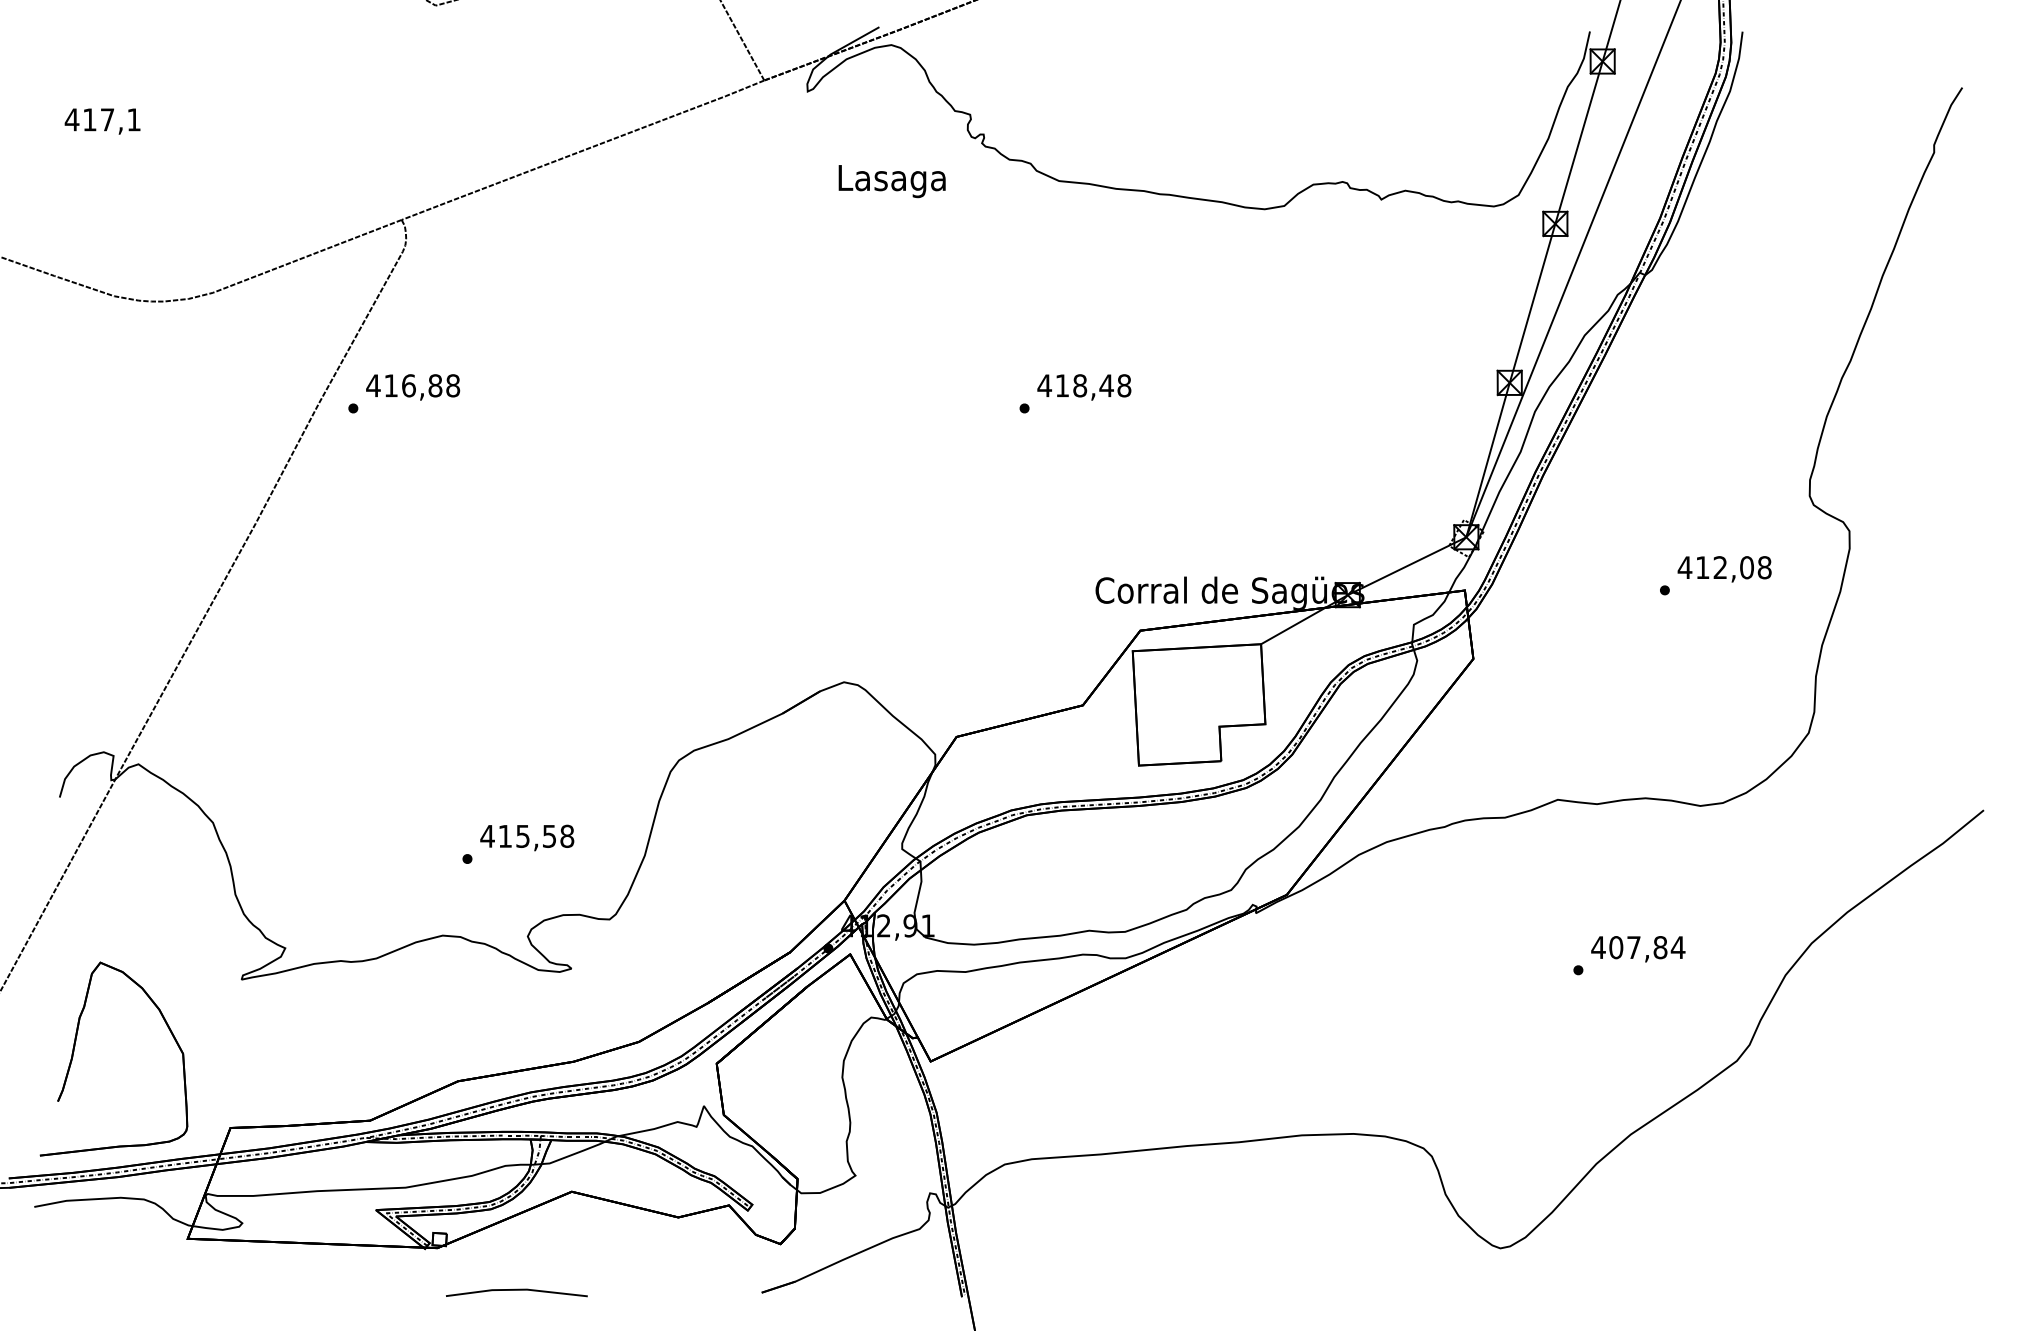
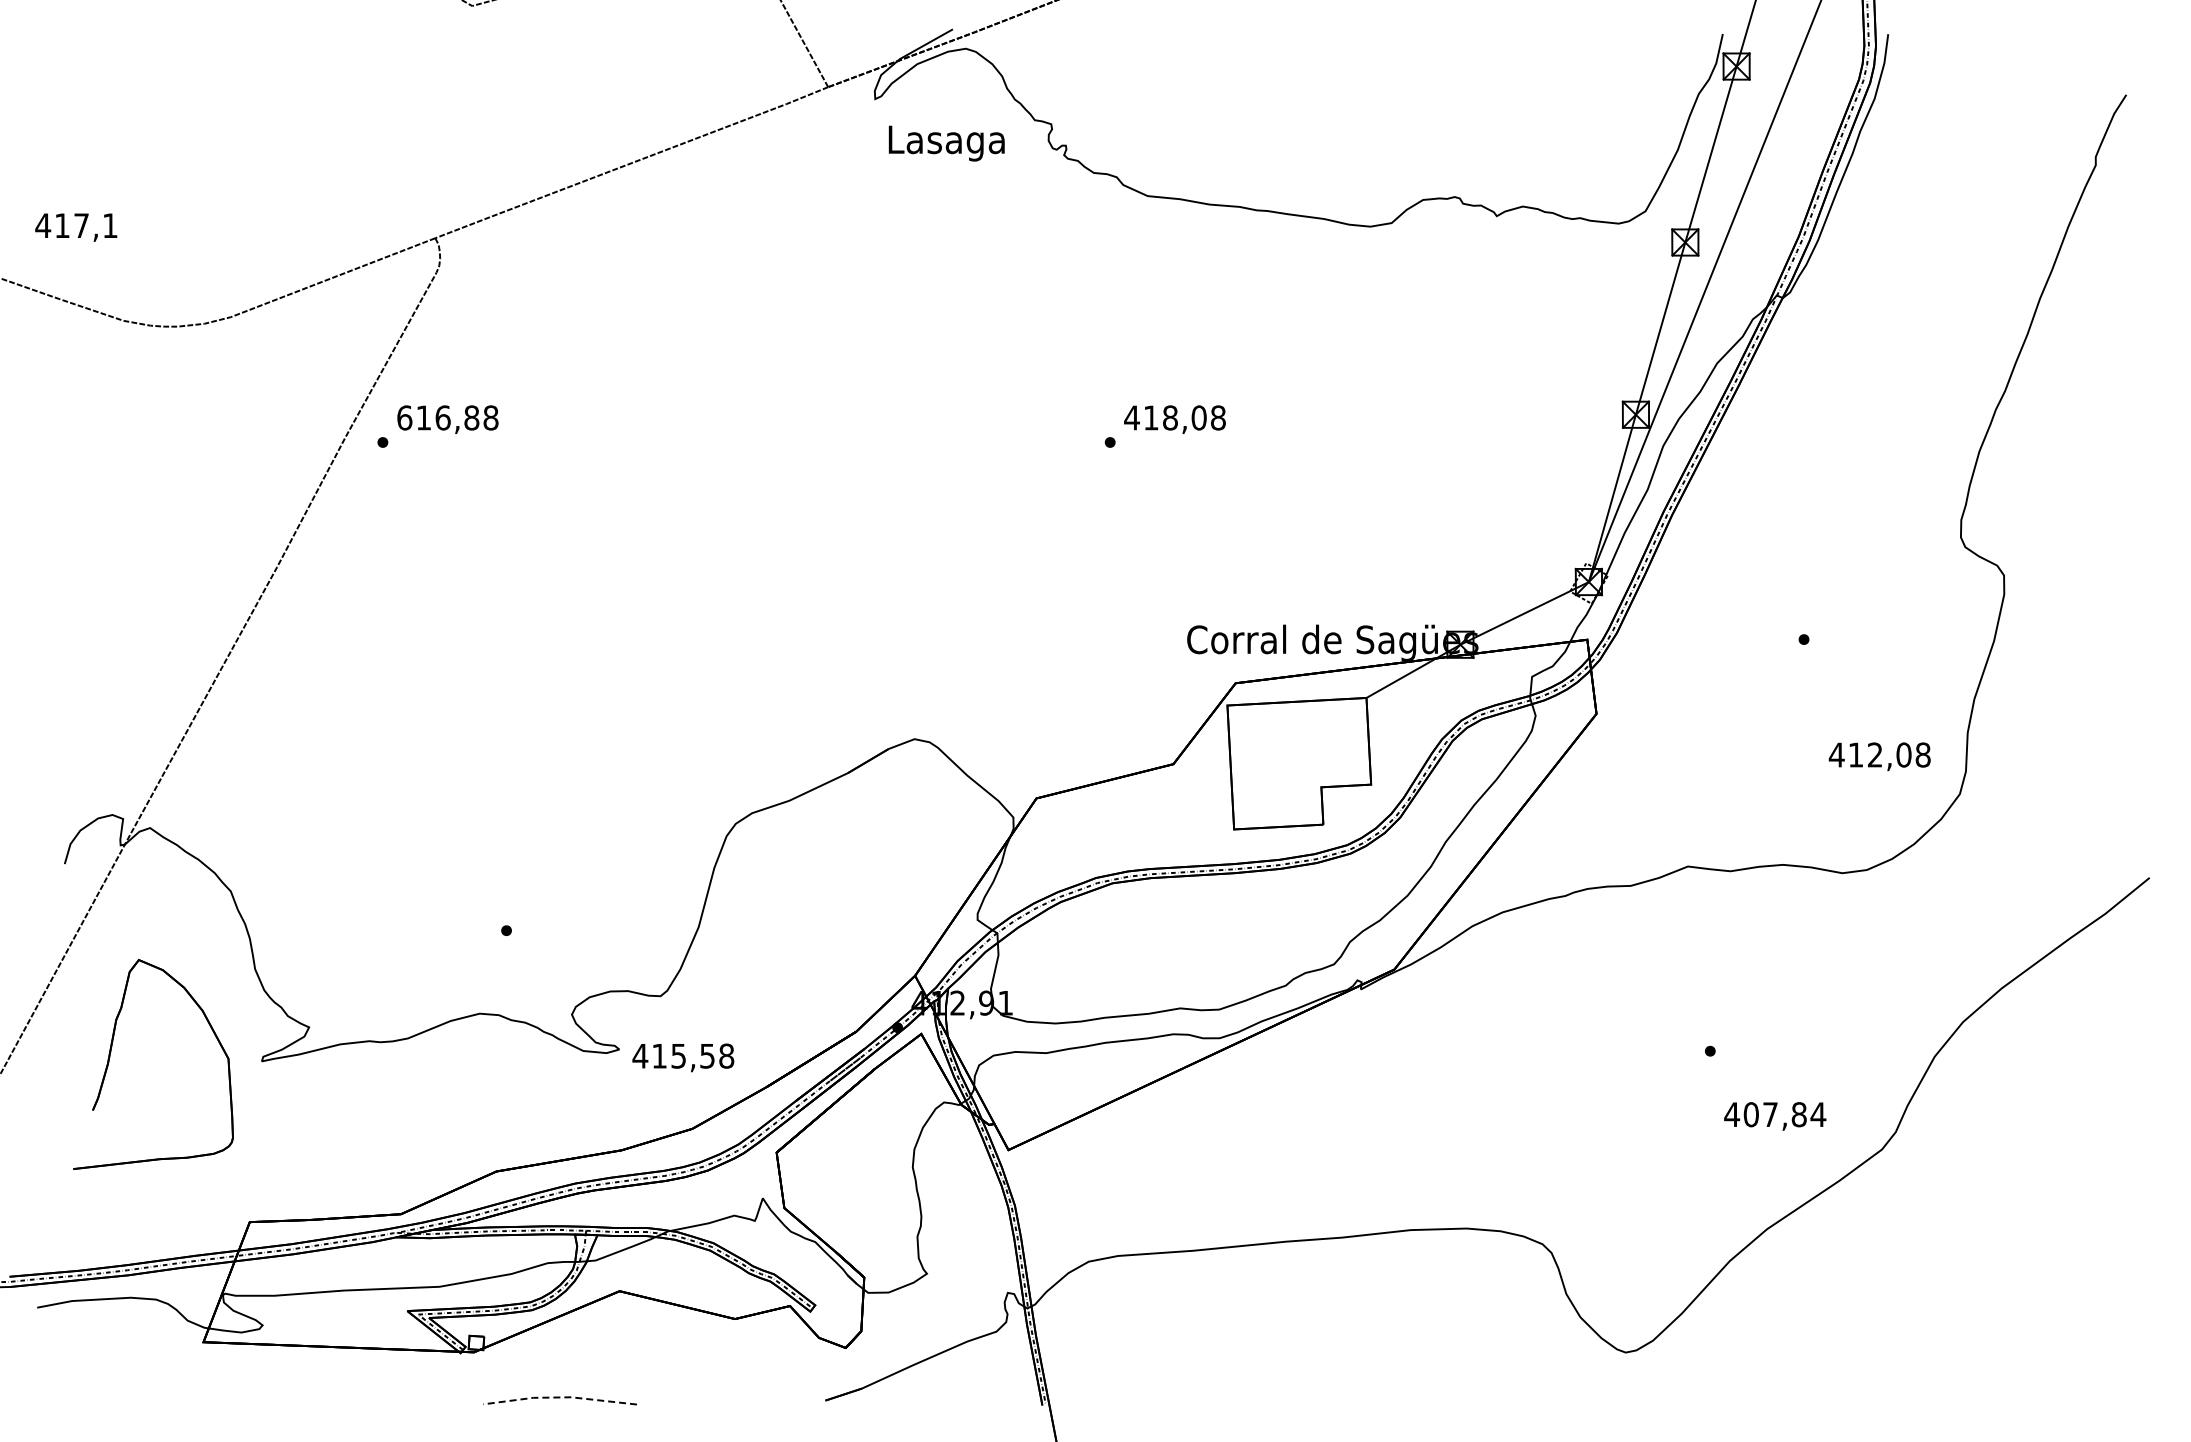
text: (102, 121) -> (76, 227), moved
text: (891, 181) -> (946, 143), moved
text: (373, 385) -> (404, 417), 416,88 -> 616,88
text: (1106, 385) -> (1199, 417), 418,48 -> 418,08
text: (1724, 569) -> (1879, 756), moved
text: (527, 837) -> (683, 1057), moved
text: (1638, 949) -> (1775, 1116), moved
part: (74, 1052) -> (110, 1057), moved
line: (517, 1289) -> (560, 1397), solid -> dashed

